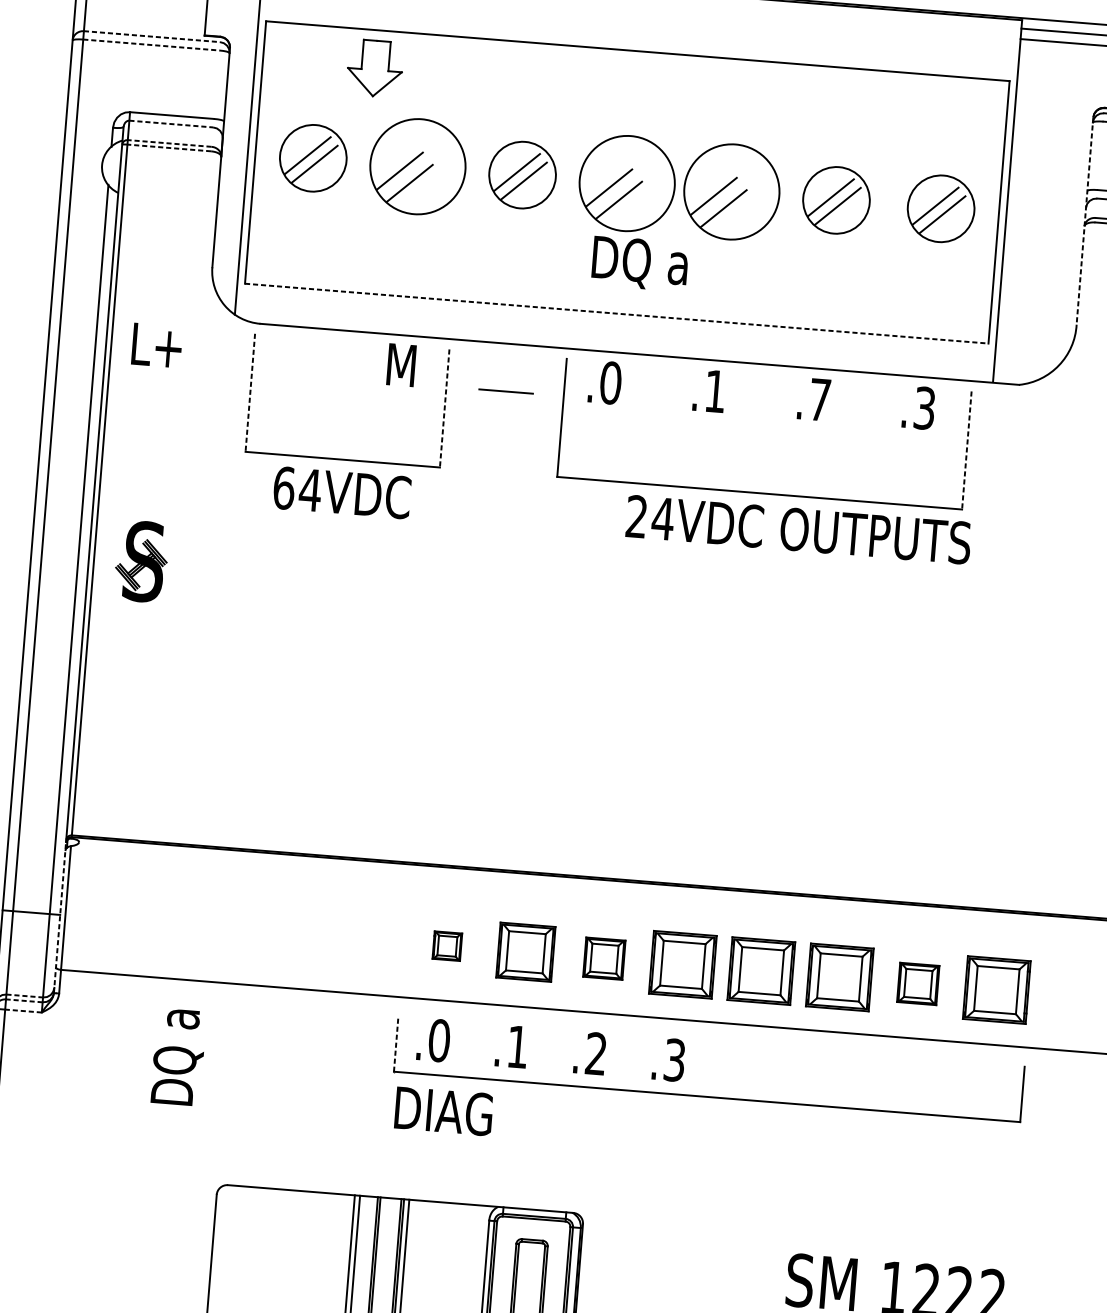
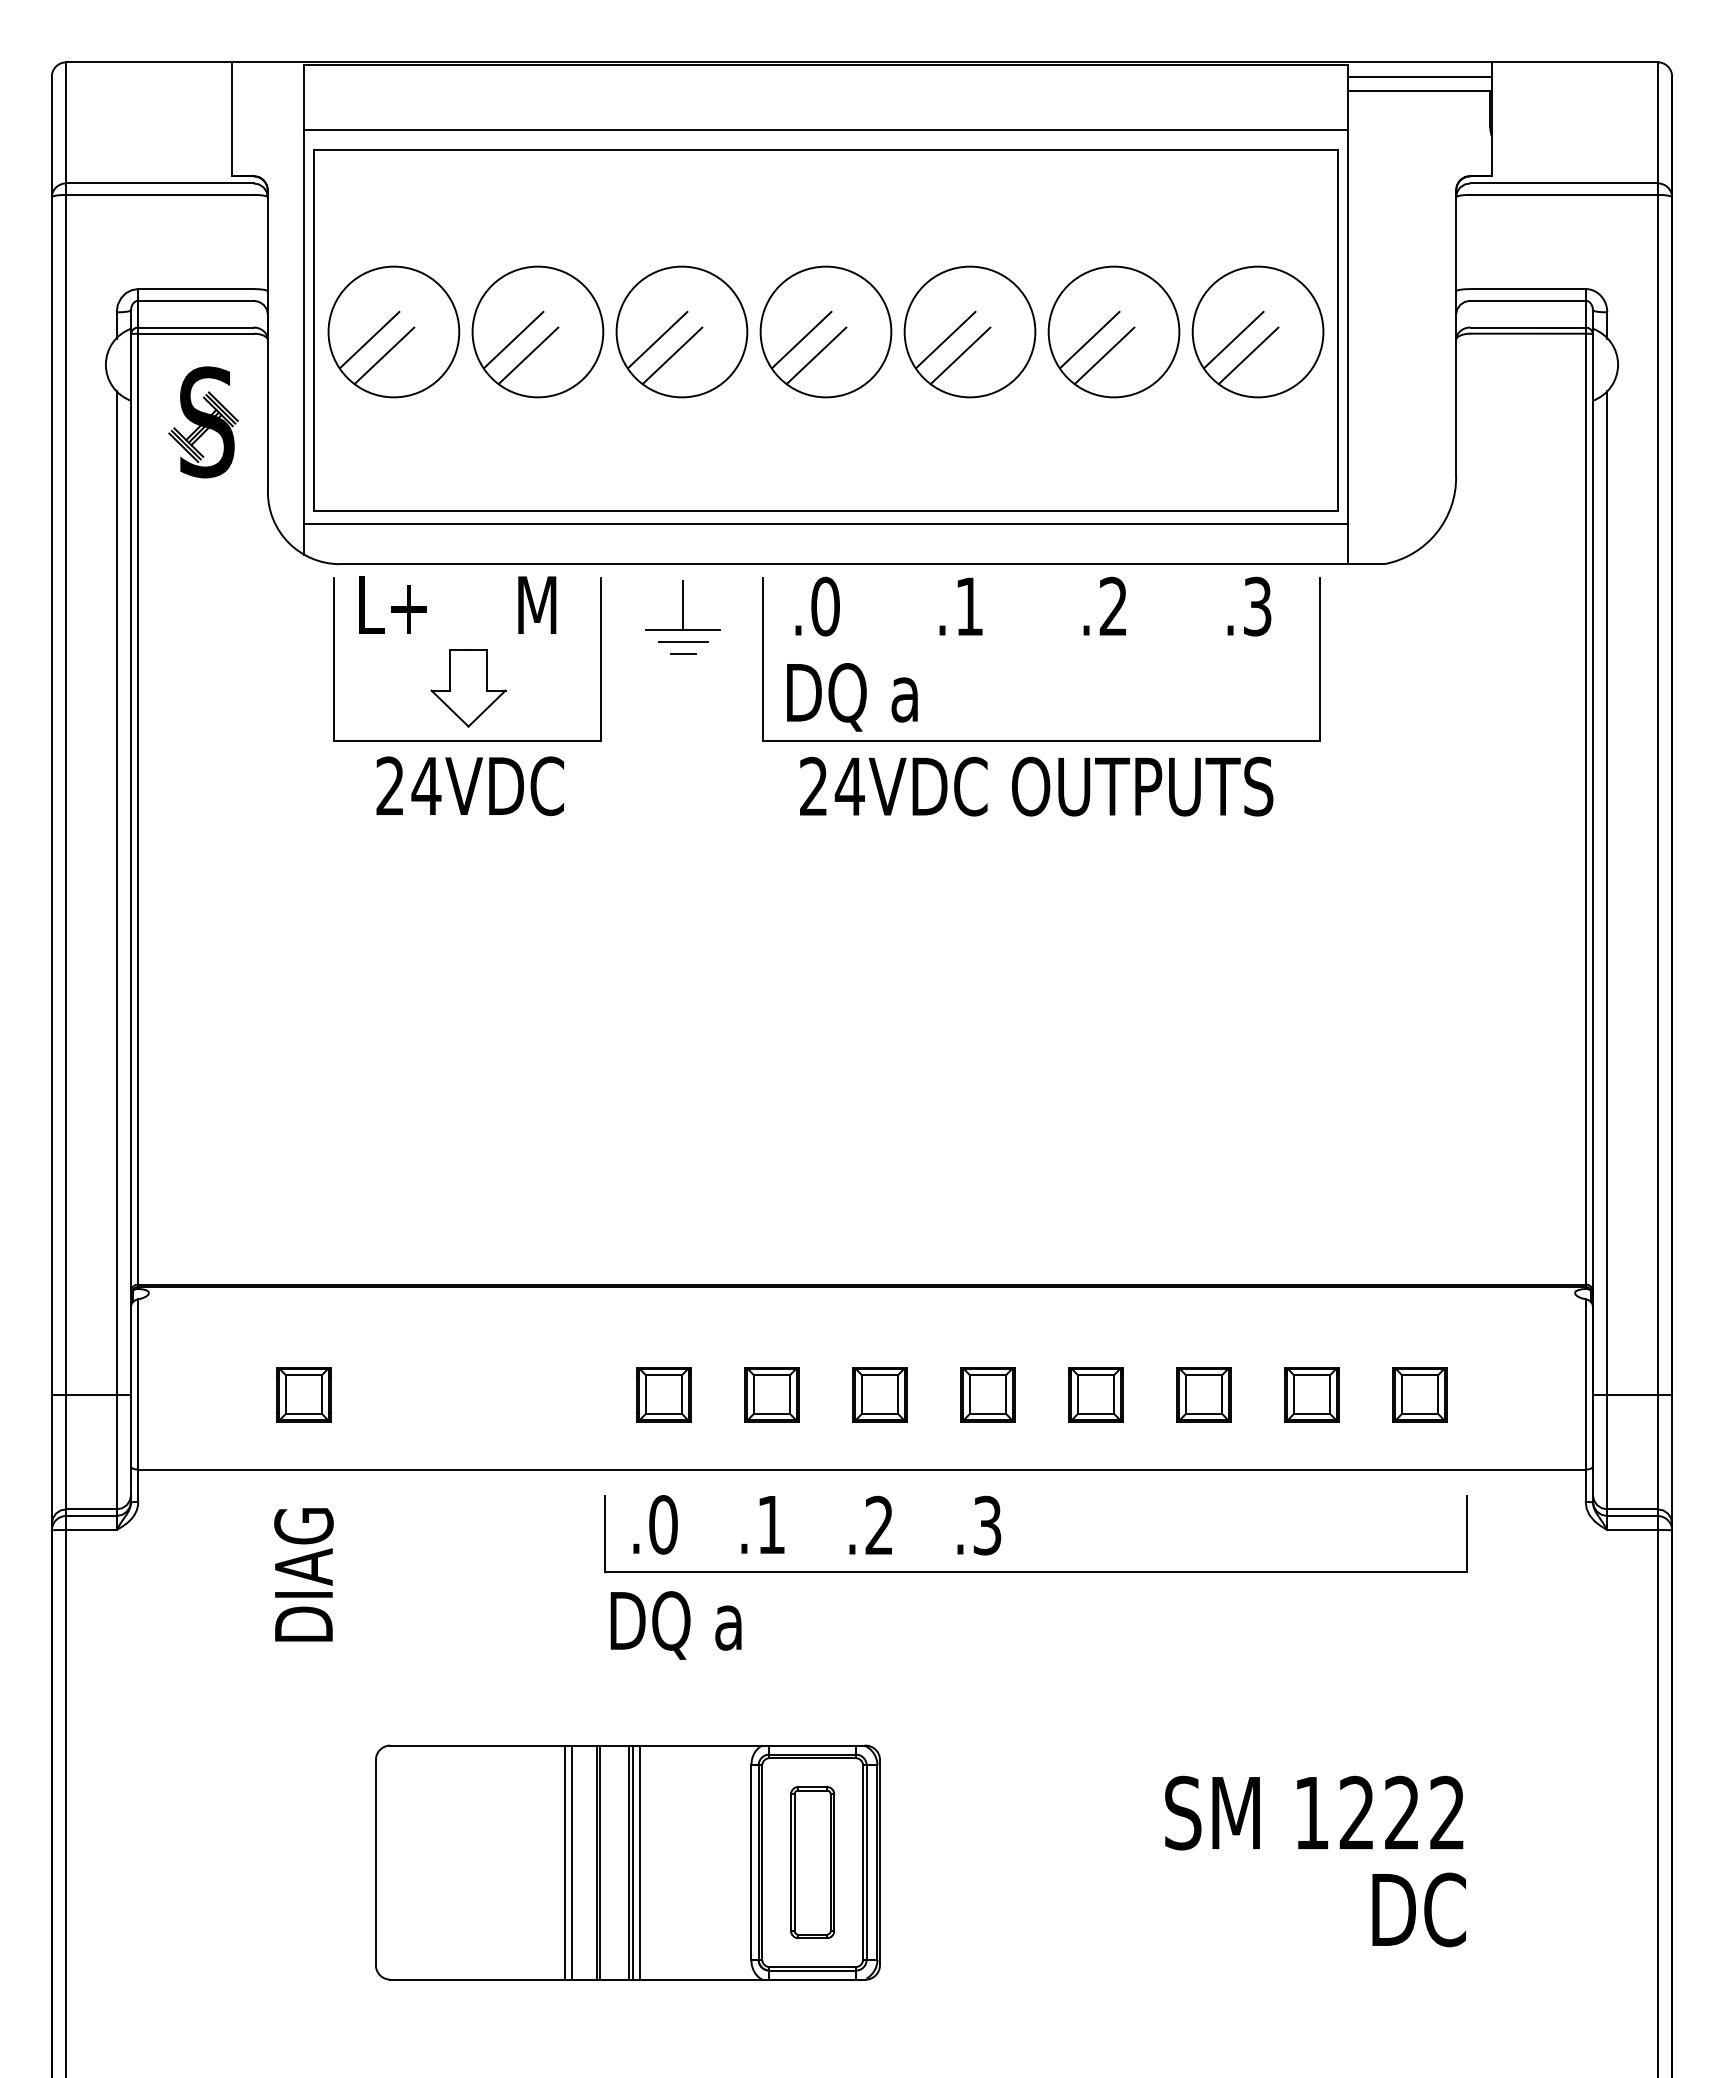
line: (151, 36) -> (159, 183), dashed -> solid
line: (638, 37) -> (825, 130), added
line: (151, 44) -> (159, 194), dashed -> solid
part: (375, 68) -> (468, 688), moved
line: (170, 123) -> (195, 300), dashed -> solid
line: (169, 143) -> (195, 327), dashed -> solid
line: (169, 147) -> (195, 333), dashed -> solid
part: (313, 157) -> (393, 331), size x1.43
part: (522, 174) -> (681, 331), size x1.43
part: (836, 200) -> (1113, 331), size x1.43
part: (940, 208) -> (1257, 331), size x1.43
line: (1085, 220) -> (1456, 332), dashed -> solid
text: (640, 263) -> (852, 697), moved
line: (616, 313) -> (825, 511), dashed -> solid
line: (615, 323) -> (825, 524), added
text: (156, 344) -> (392, 604), moved
line: (507, 373) -> (683, 604), added
line: (250, 393) -> (333, 660), dashed -> solid
text: (819, 399) -> (1112, 605), .7 -> .2
line: (504, 400) -> (682, 642), added
line: (504, 408) -> (683, 653), added
line: (444, 409) -> (601, 660), dashed -> solid
line: (966, 451) -> (1319, 660), dashed -> solid
text: (284, 488) -> (390, 786), 64VDC -> 24VDC
text: (798, 529) -> (1036, 786), moved
part: (141, 561) -> (203, 422), moved
line: (60, 917) -> (131, 1398), dashed -> solid
part: (185, 924) -> (303, 1394), added
part: (447, 946) -> (663, 1394), size x1.43
part: (525, 952) -> (771, 1394), size x0.71
part: (682, 964) -> (987, 1394), size x0.62
part: (760, 971) -> (1095, 1394), size x0.62
part: (839, 977) -> (1203, 1394), size x0.62
part: (996, 990) -> (1419, 1394), size x0.62
line: (24, 996) -> (91, 1509), dashed -> solid
line: (23, 1000) -> (90, 1515), dashed -> solid
line: (22, 1011) -> (90, 1530), dashed -> solid
text: (179, 1040) -> (308, 1553), DQ a -> DIAG
line: (396, 1043) -> (604, 1533), dashed -> solid
text: (458, 1115) -> (698, 1625), DIAG -> DQ a

